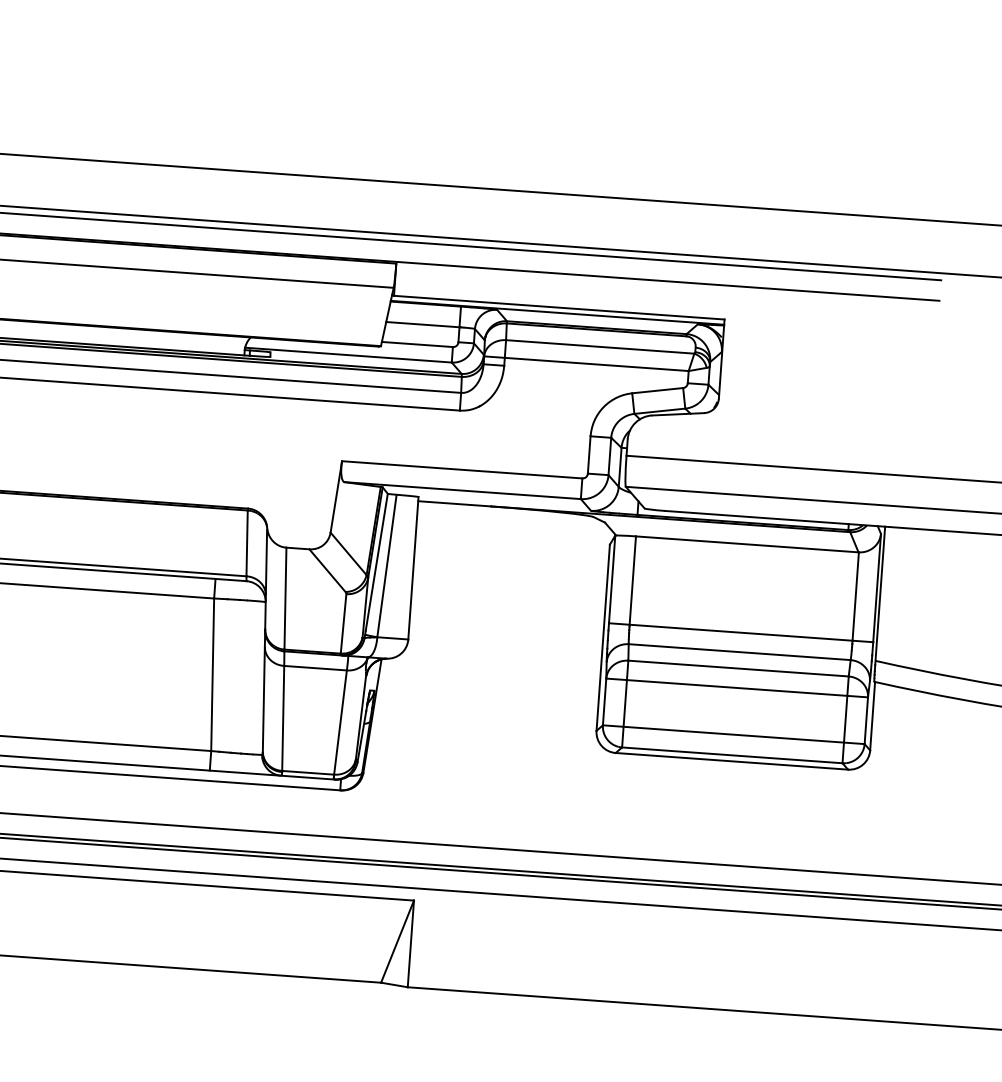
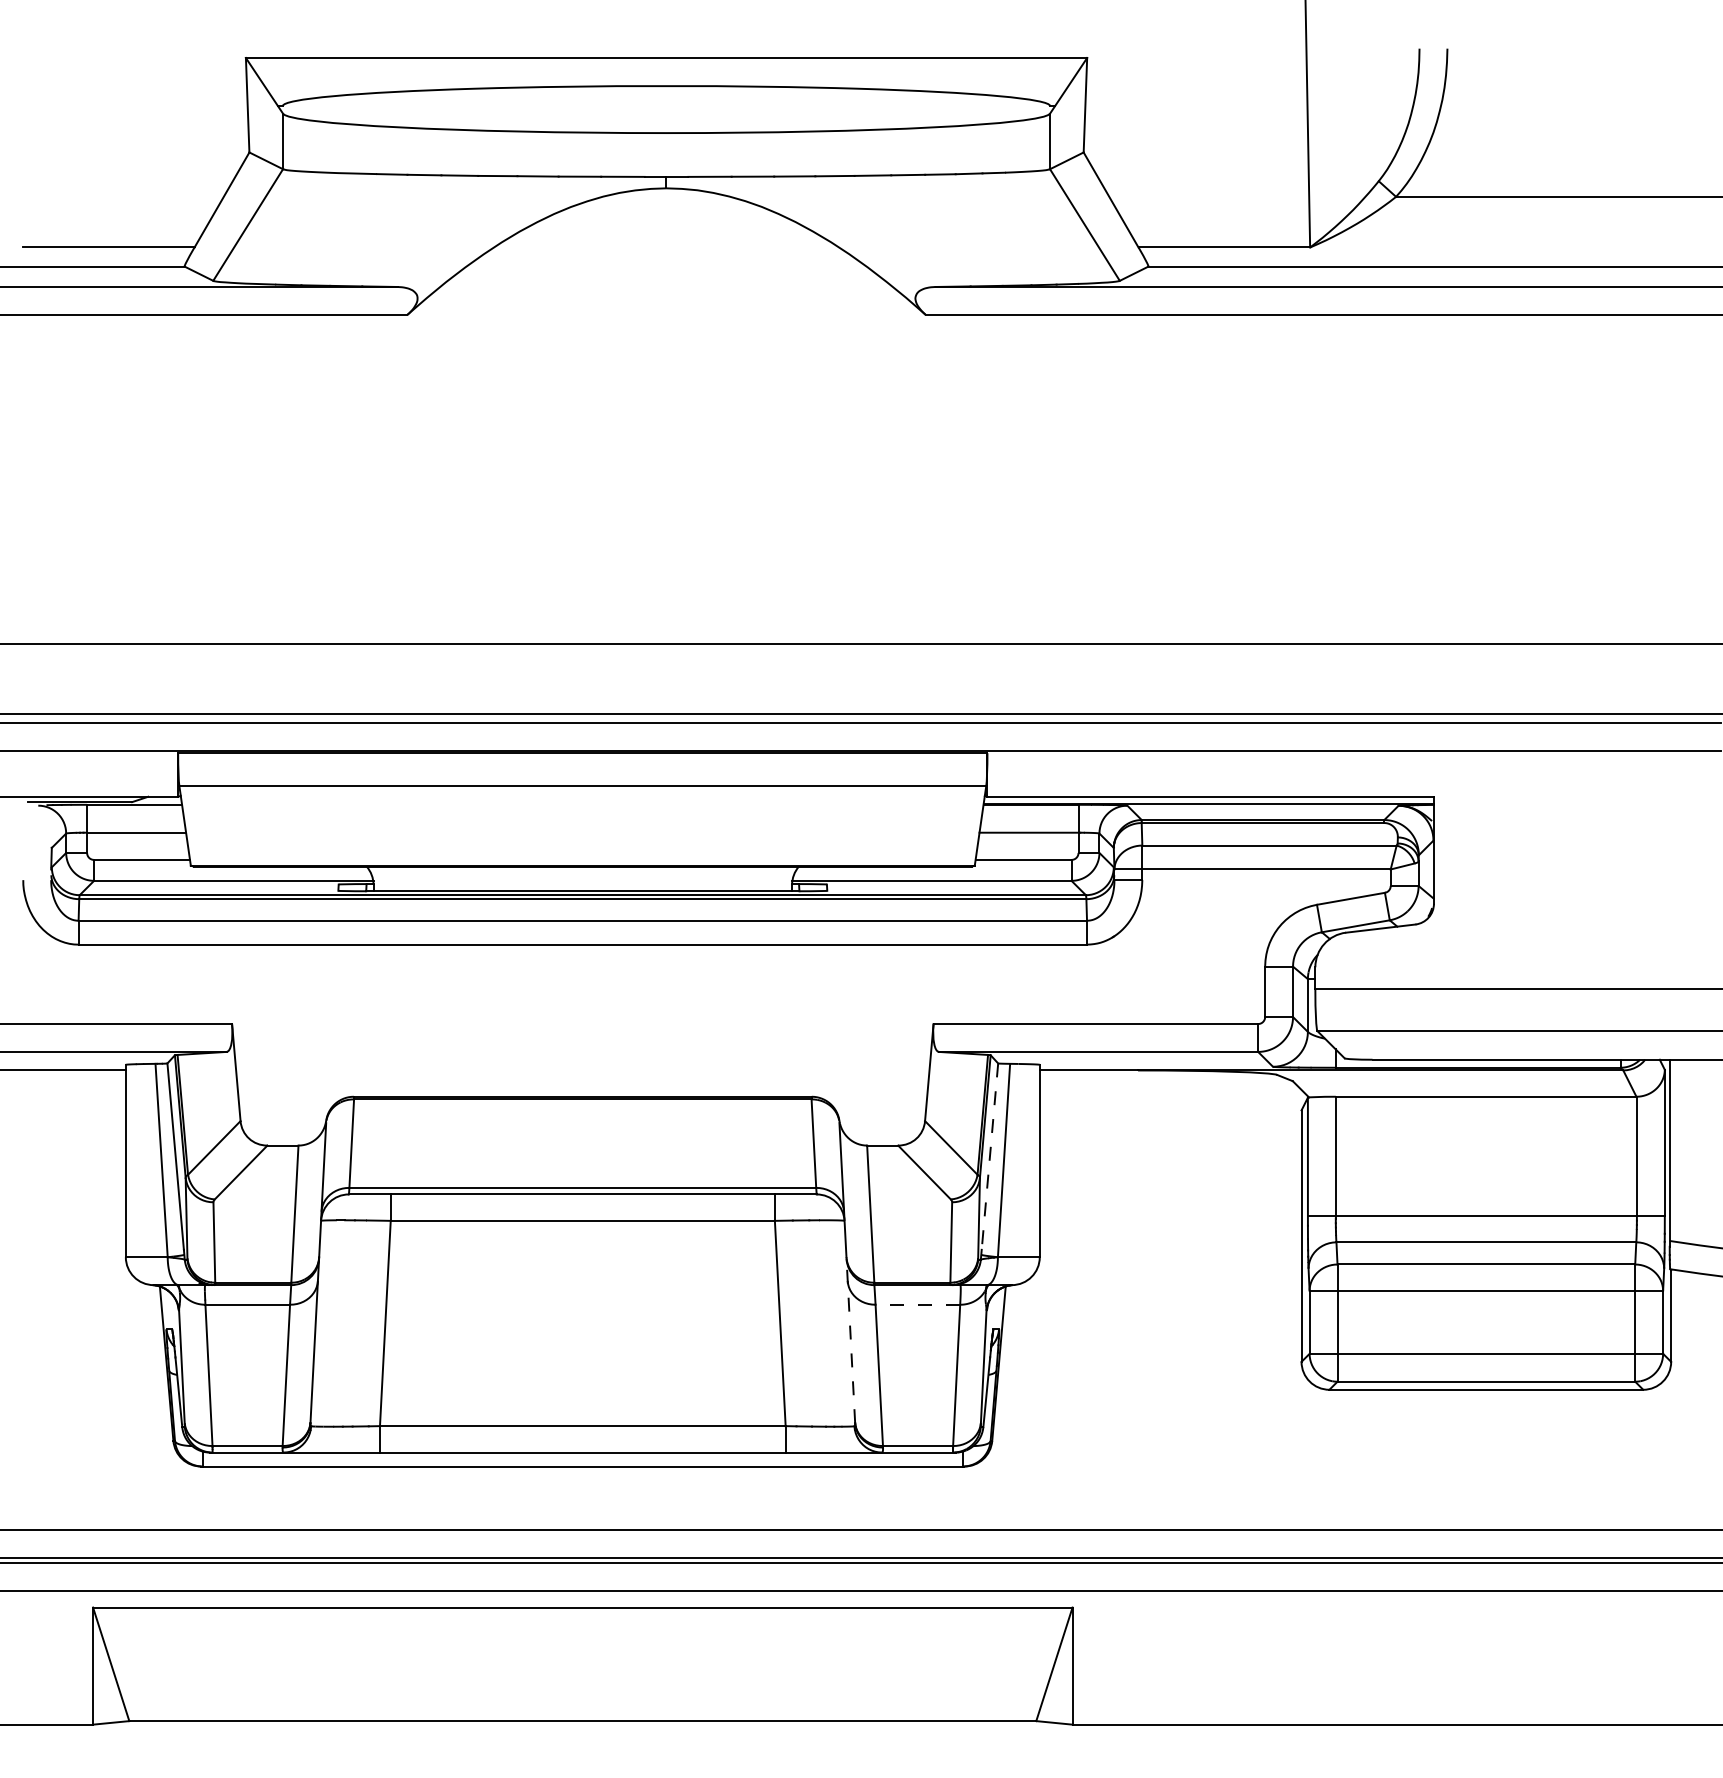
line: (376, 562) -> (989, 1156), solid -> dashed
line: (315, 667) -> (917, 1304), solid -> dashed
line: (263, 690) -> (850, 1339), solid -> dashed

